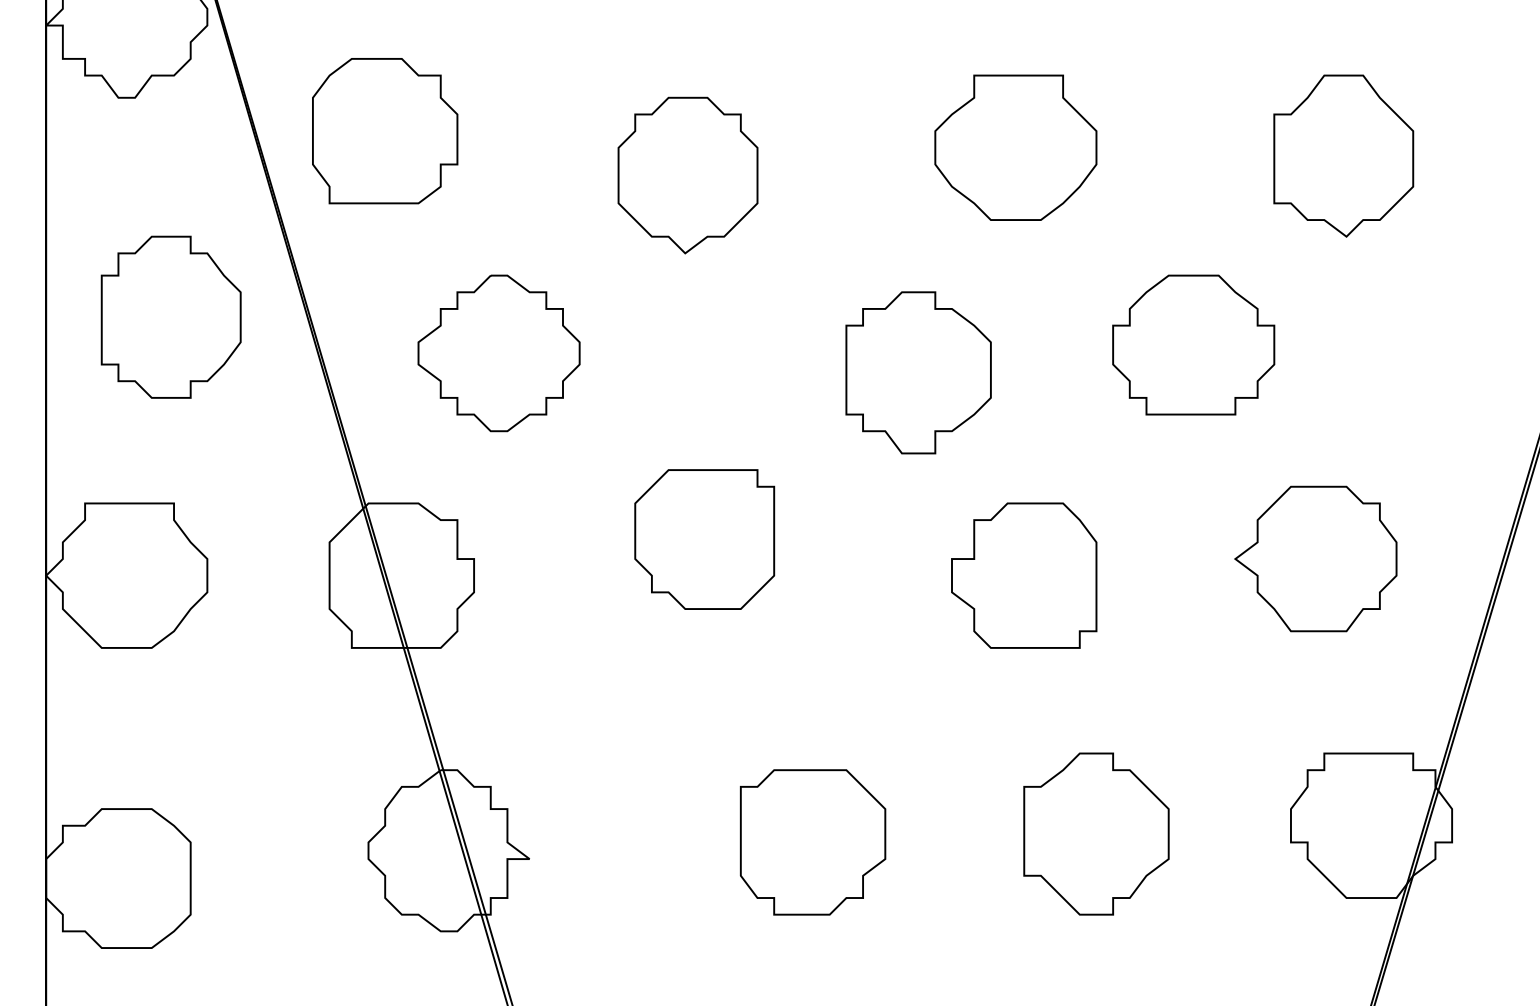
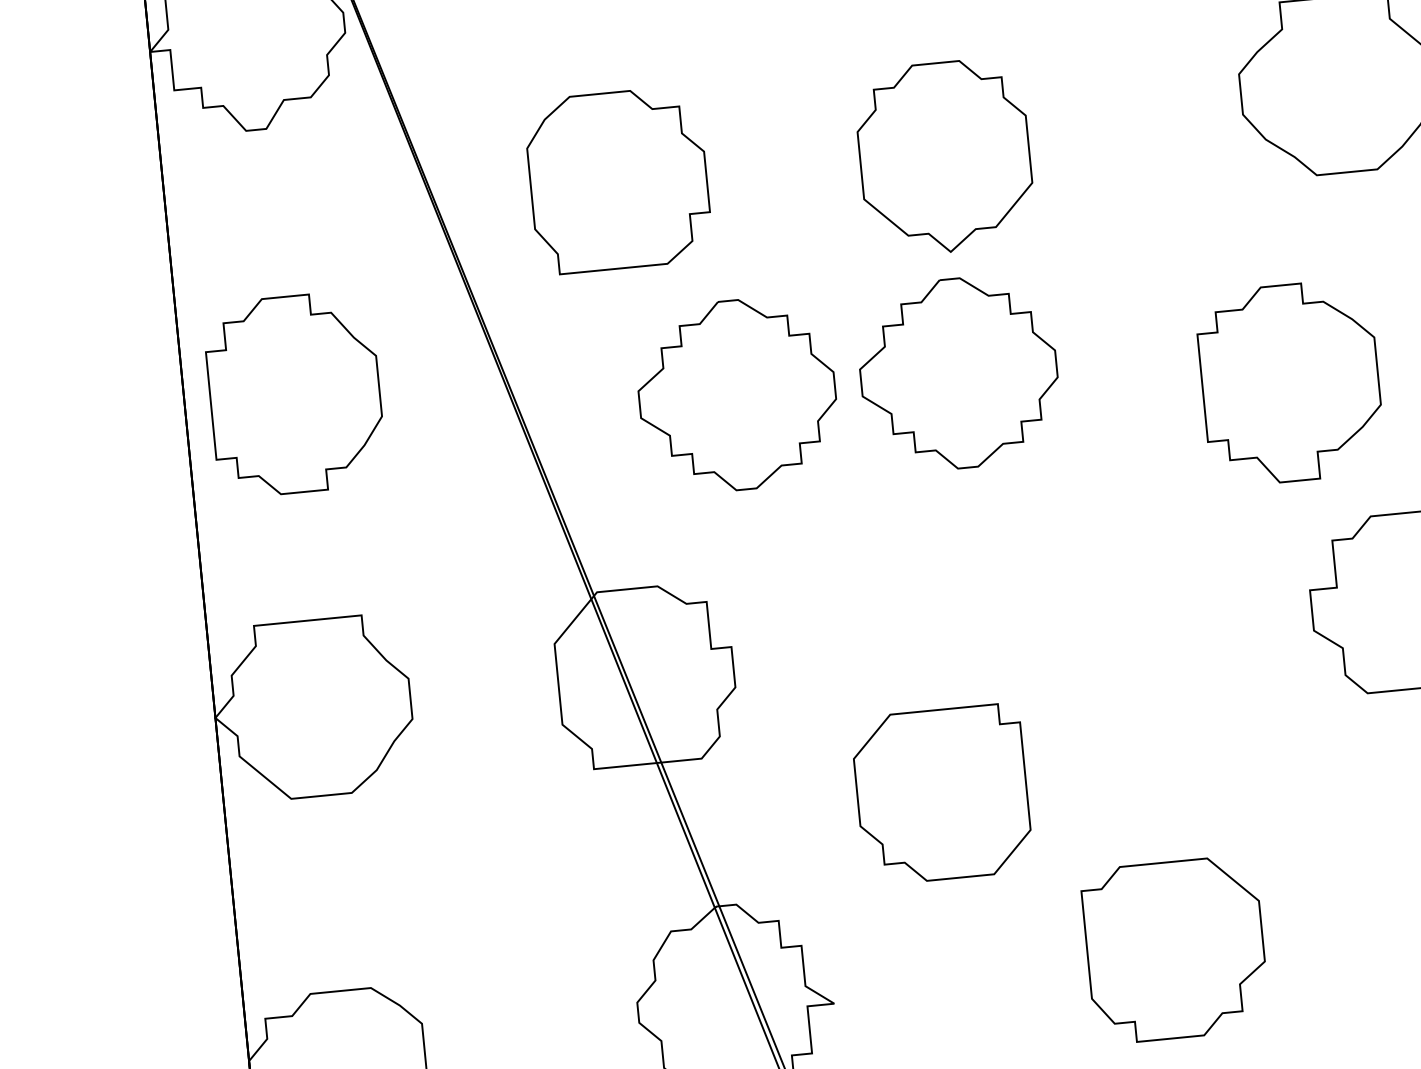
part: (385, 131) -> (619, 180), moved
part: (170, 316) -> (293, 393), moved
part: (681, 353) -> (958, 373), added
part: (918, 372) -> (1290, 382), moved
part: (704, 539) -> (941, 794), moved

